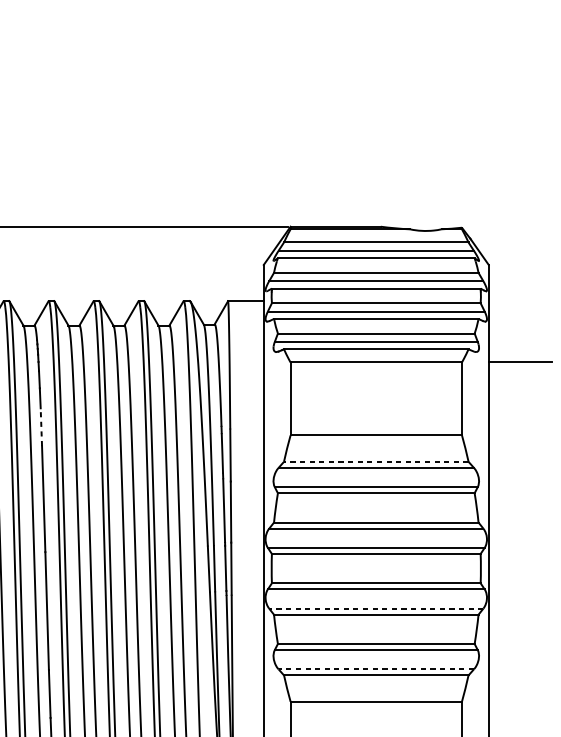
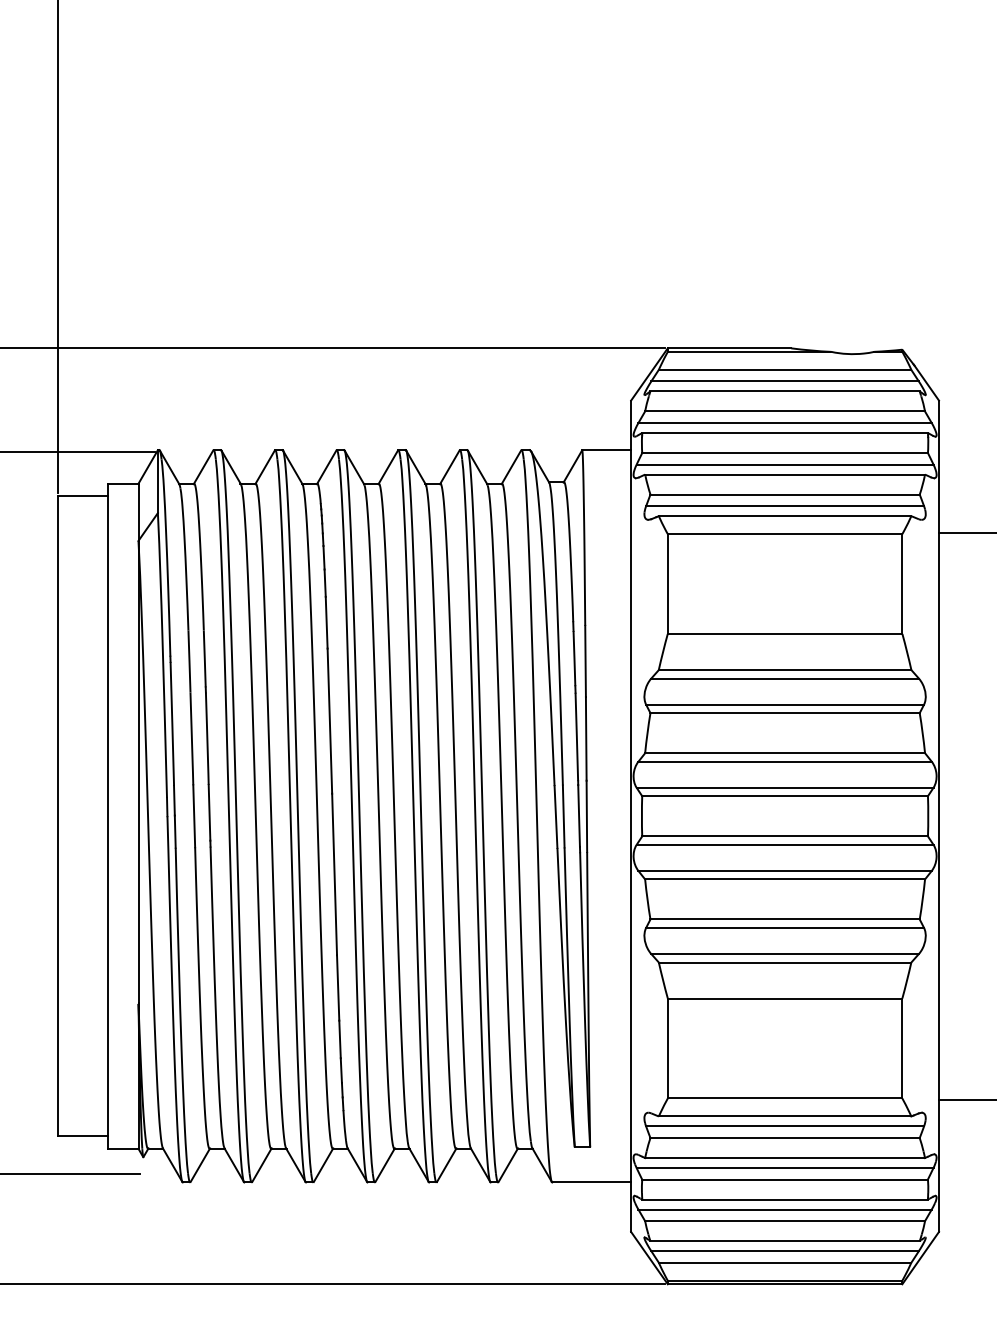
line: (41, 427) -> (326, 622), dashed -> solid
line: (375, 462) -> (784, 670), dashed -> solid
line: (376, 608) -> (785, 870), dashed -> solid
line: (376, 669) -> (785, 954), dashed -> solid

